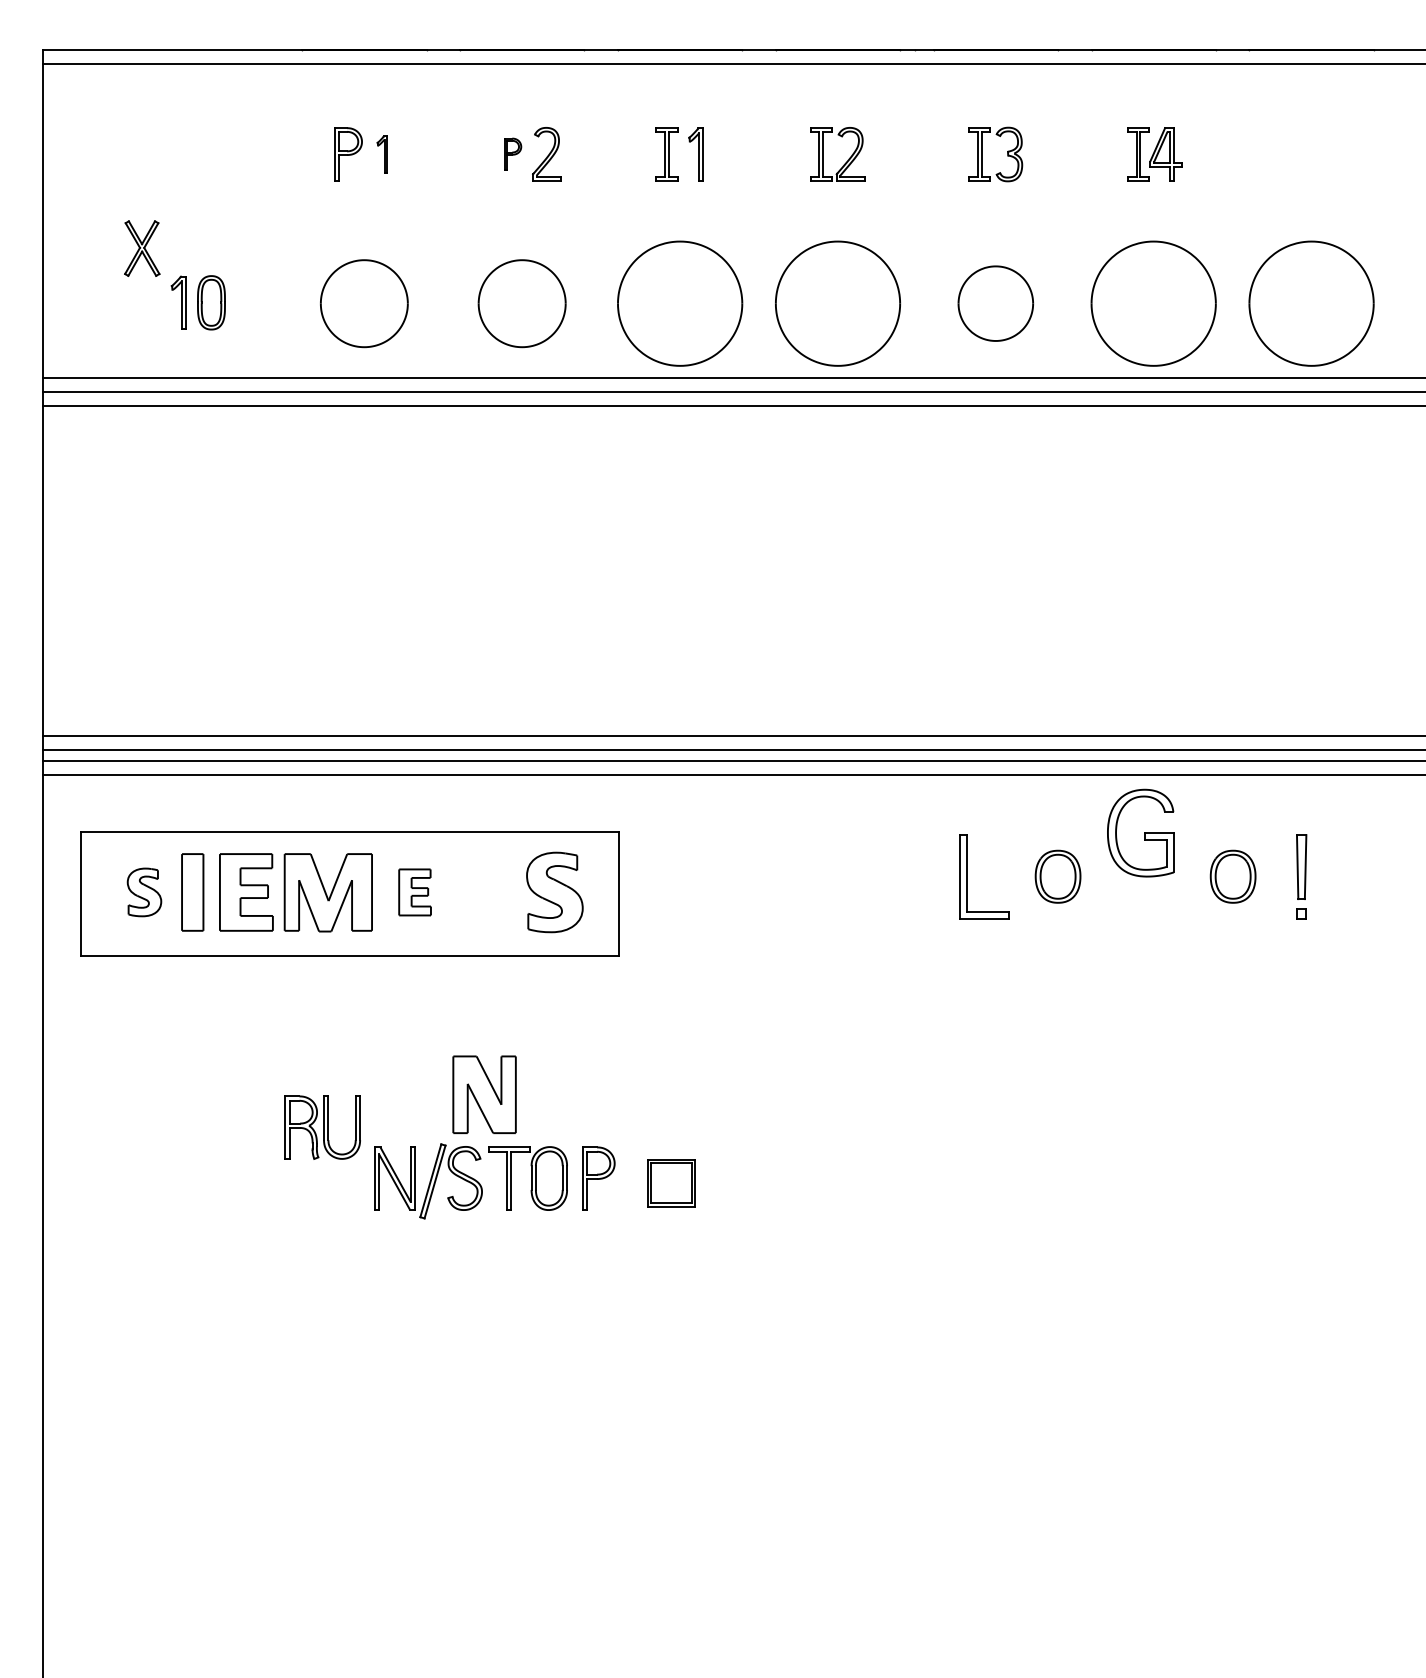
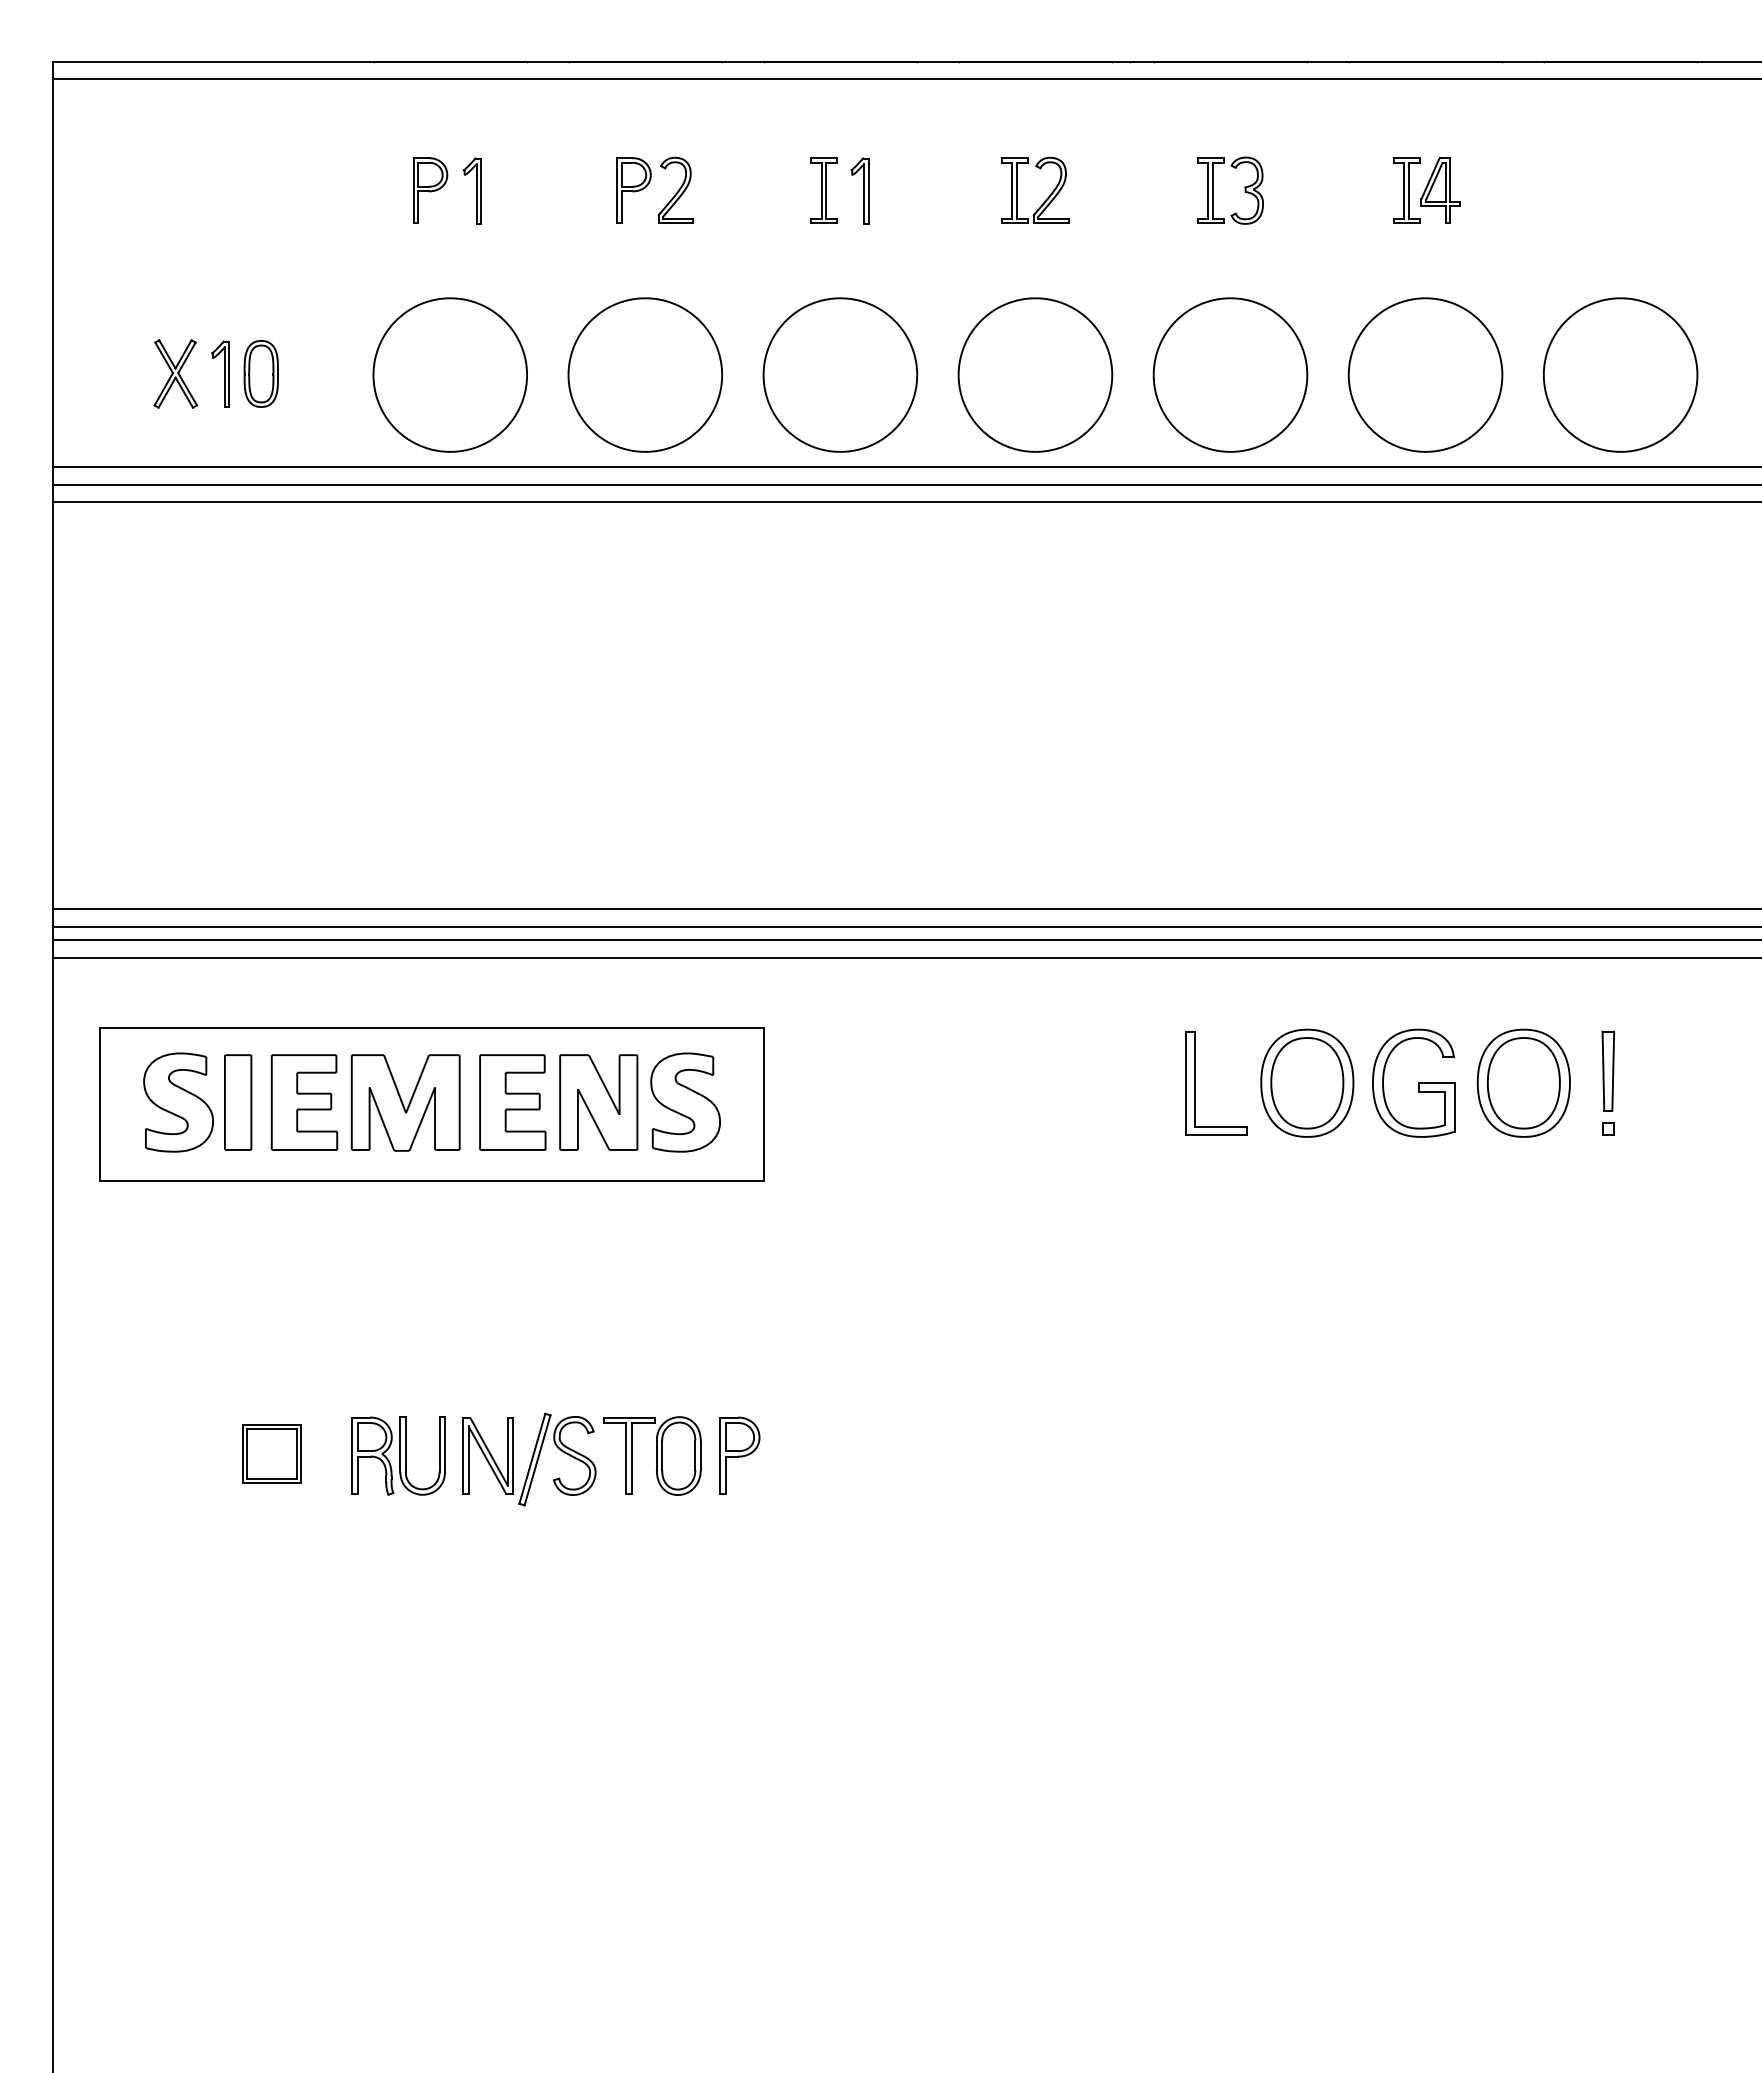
part: (382, 154) -> (472, 190), size x1.43
part: (512, 154) -> (633, 190), size x1.67
part: (142, 248) -> (175, 373), moved
part: (363, 303) -> (449, 374), size x1.43
part: (521, 303) -> (644, 374), size x1.43
part: (995, 303) -> (1230, 374), size x1.67
part: (1140, 832) -> (1413, 1082), moved
part: (1058, 876) -> (1307, 1082), size x1.67
part: (1232, 876) -> (1523, 1082), size x1.67
part: (144, 892) -> (178, 1102), size x1.67
part: (414, 892) -> (512, 1102), size x1.67
part: (484, 1094) -> (598, 1102), moved
part: (322, 1127) -> (398, 1455), moved
part: (671, 1182) -> (271, 1453), moved

